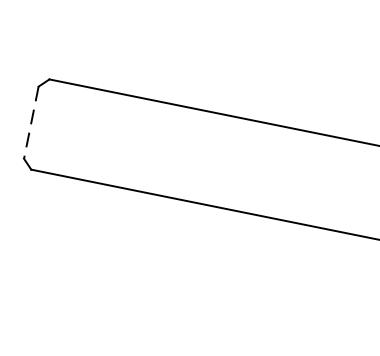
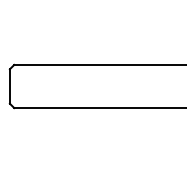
line: (30, 122) -> (9, 86), dashed -> solid

